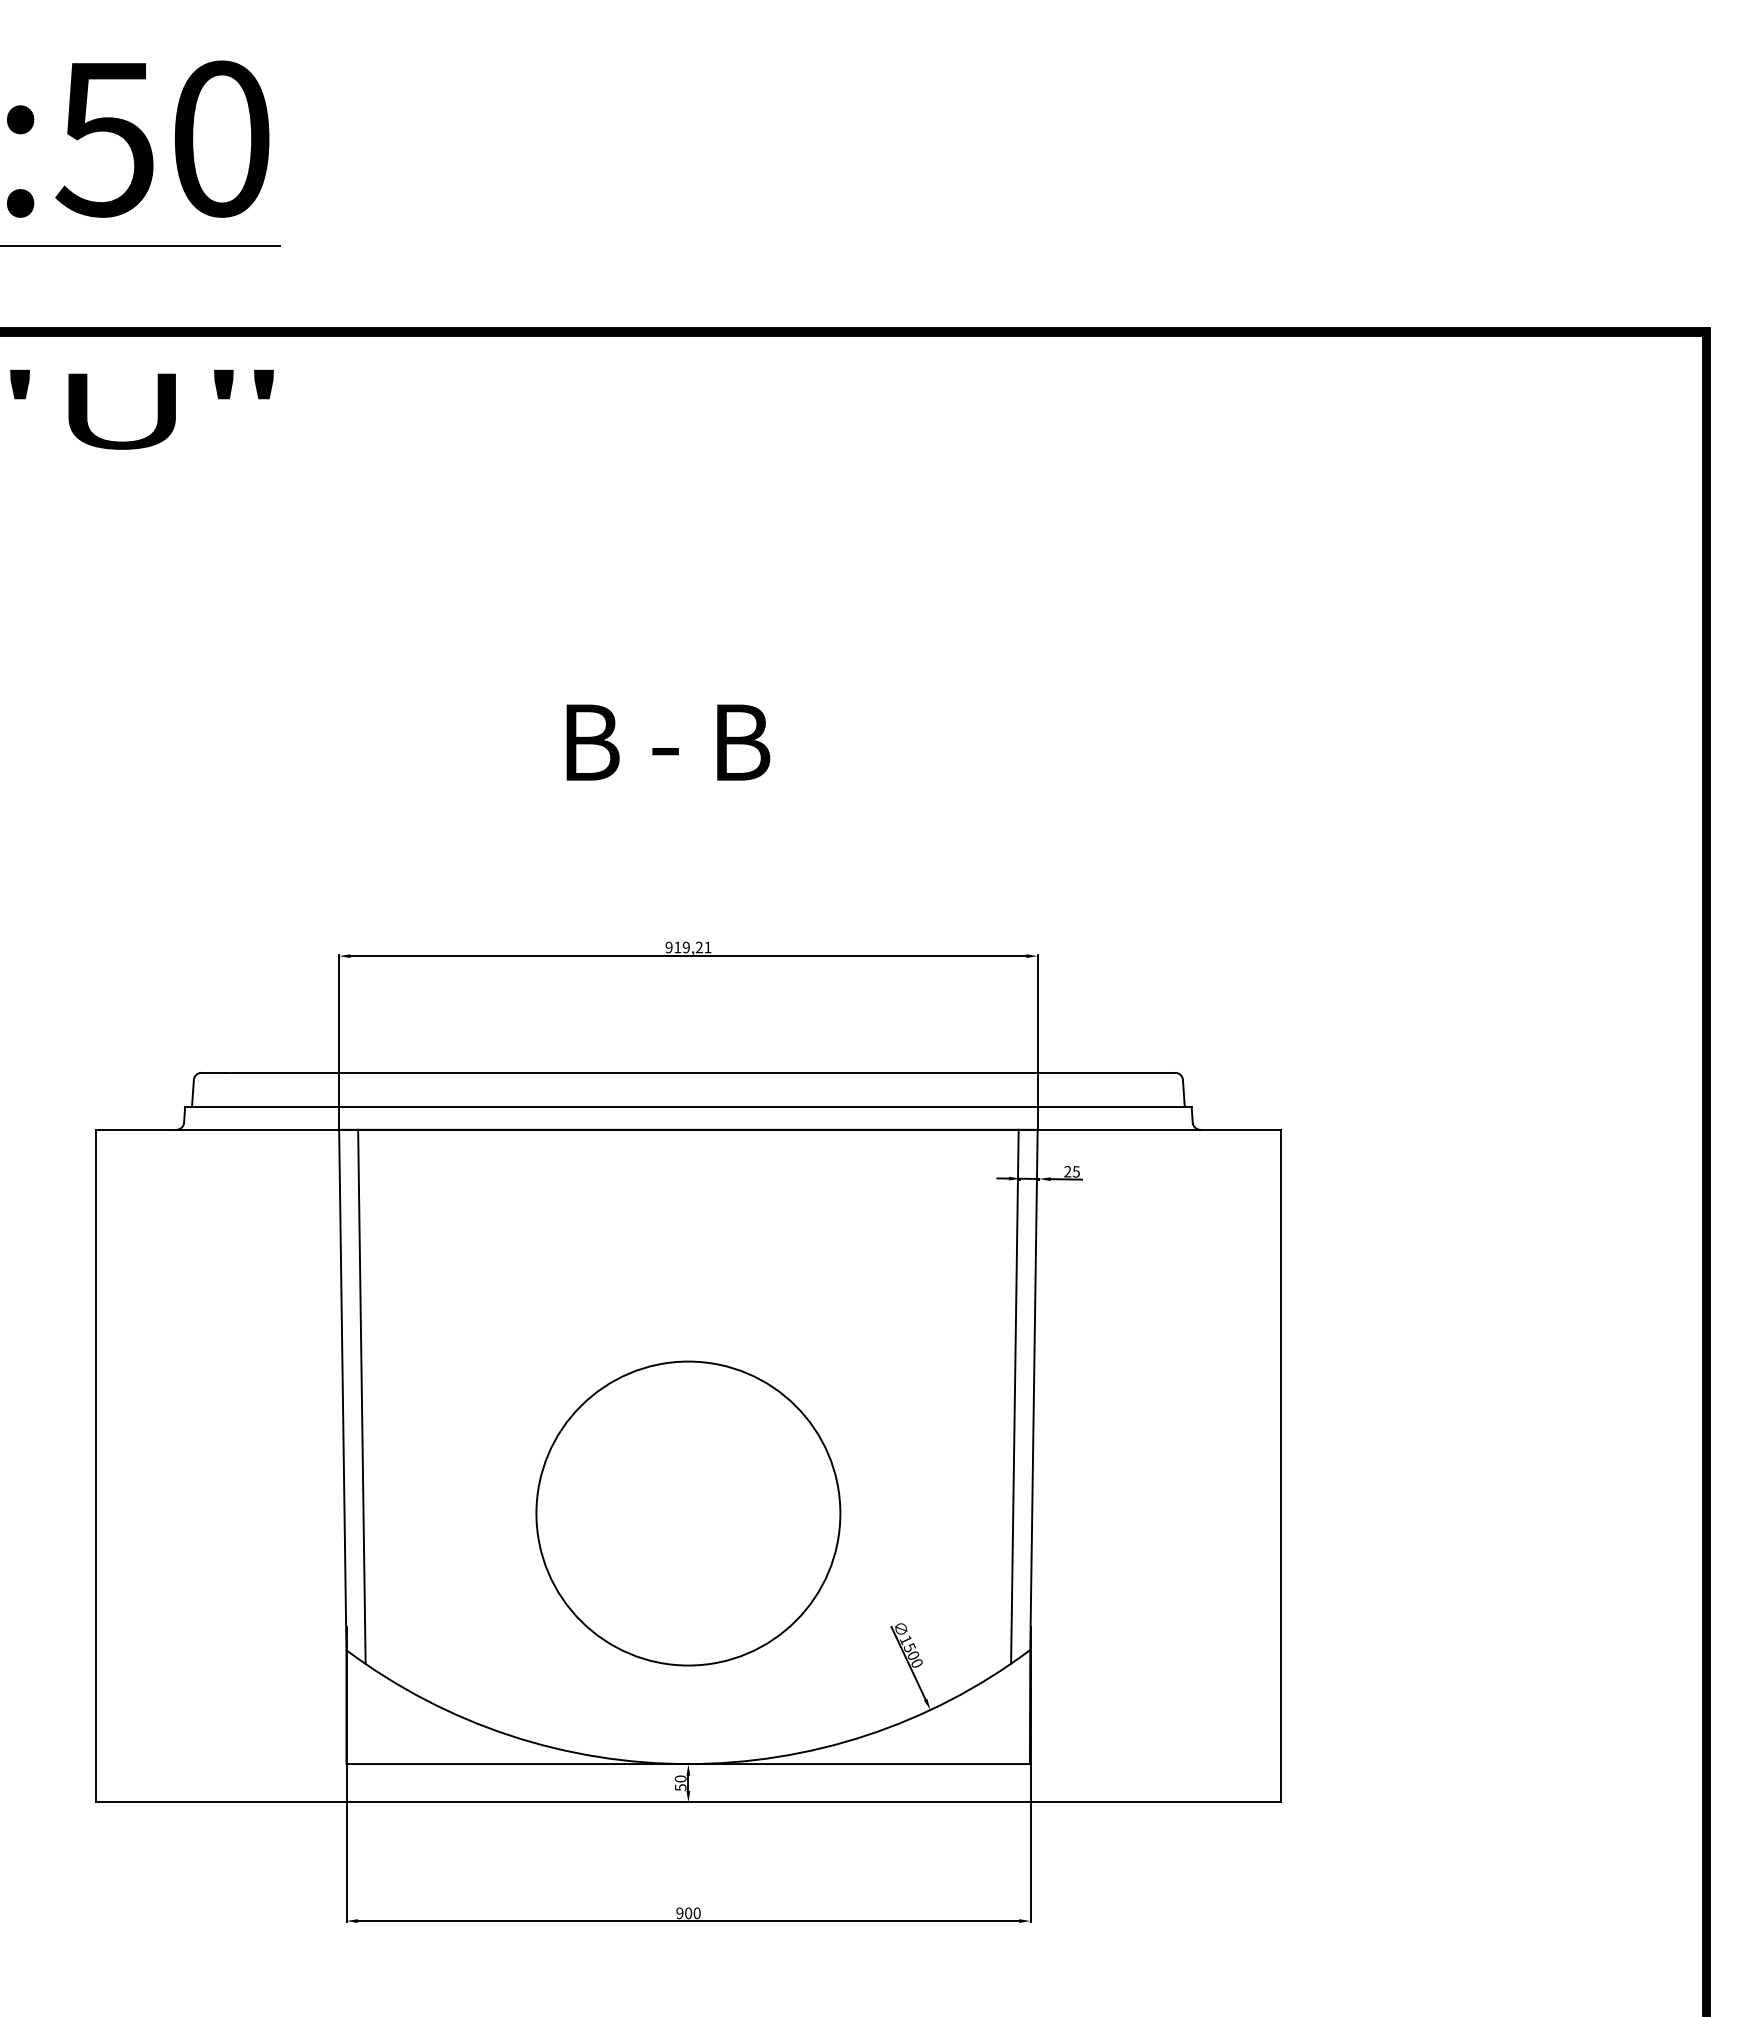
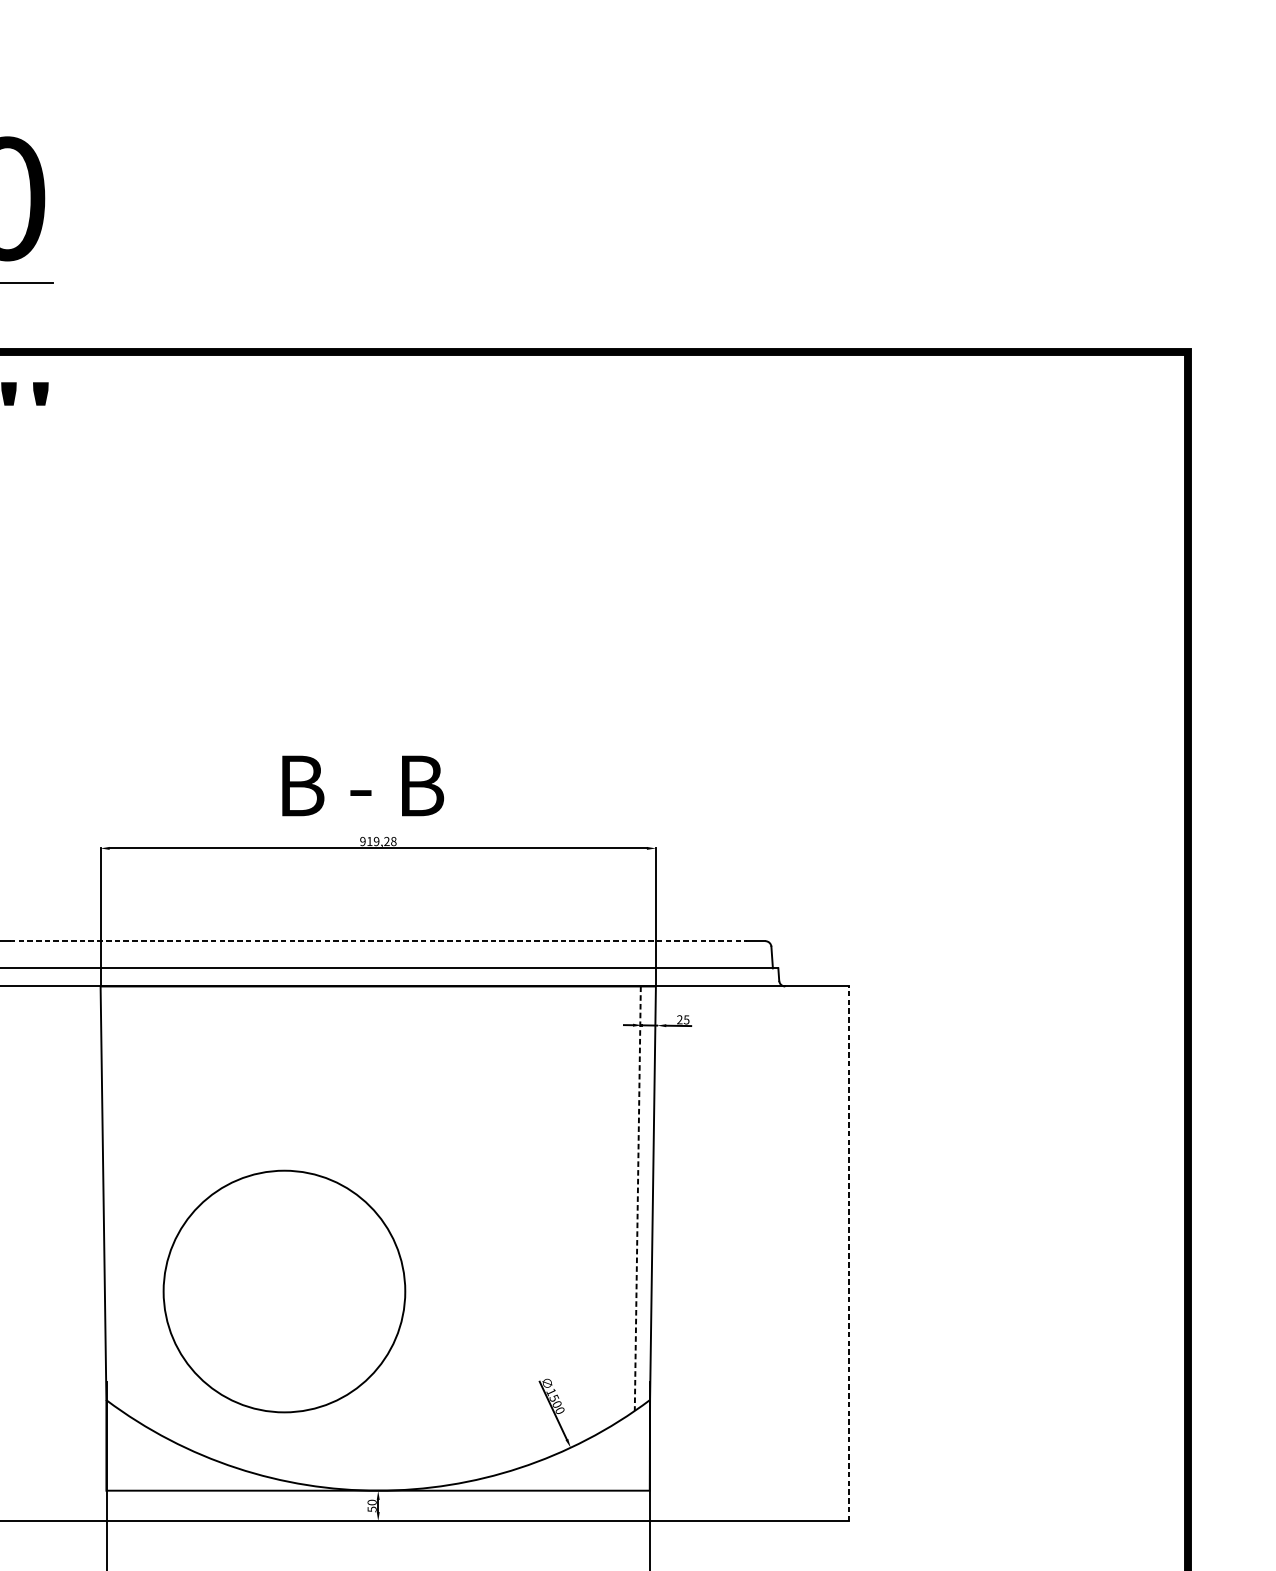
text: (668, 742) -> (363, 785), moved
text: (707, 947) -> (393, 841), 919,21 -> 919,28
line: (688, 1072) -> (378, 940), solid -> dashed
line: (361, 1396) -> (118, 1198), removed
line: (1014, 1396) -> (637, 1198), solid -> dashed
line: (1281, 1465) -> (849, 1253), solid -> dashed
circle: (688, 1513) -> (284, 1291), moved

